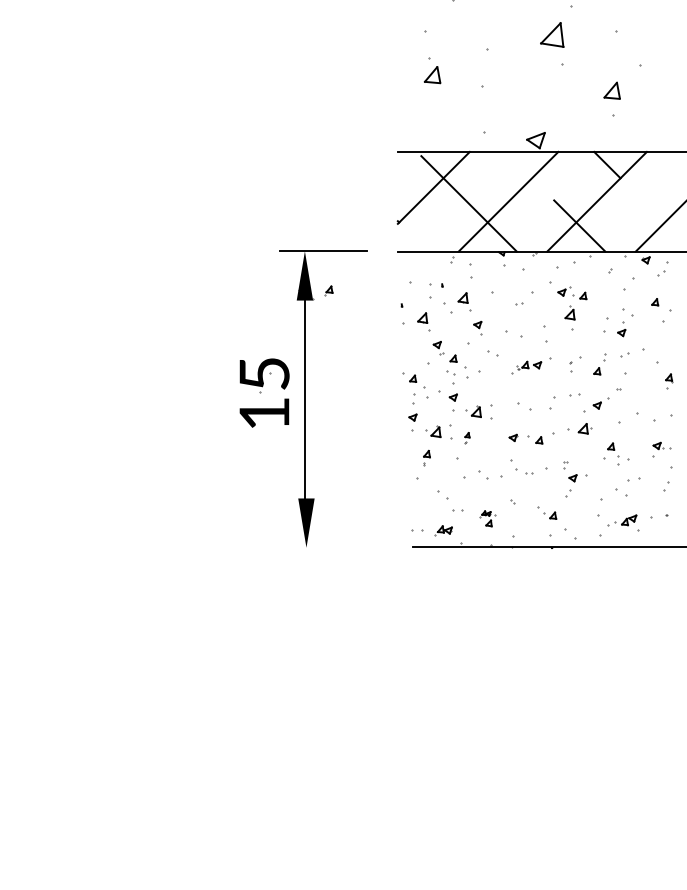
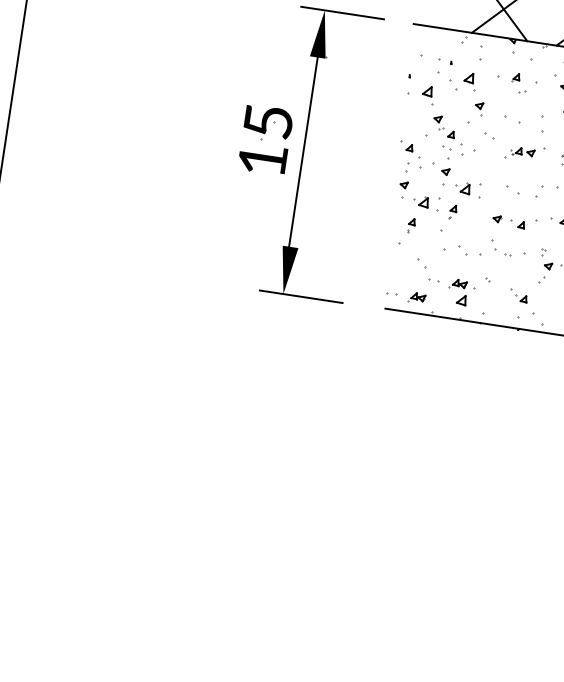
part: (328, 290) -> (515, 77), moved
part: (467, 437) -> (453, 211), size x1.43
part: (487, 518) -> (460, 292), size x1.67
line: (324, 547) -> (300, 296), added

